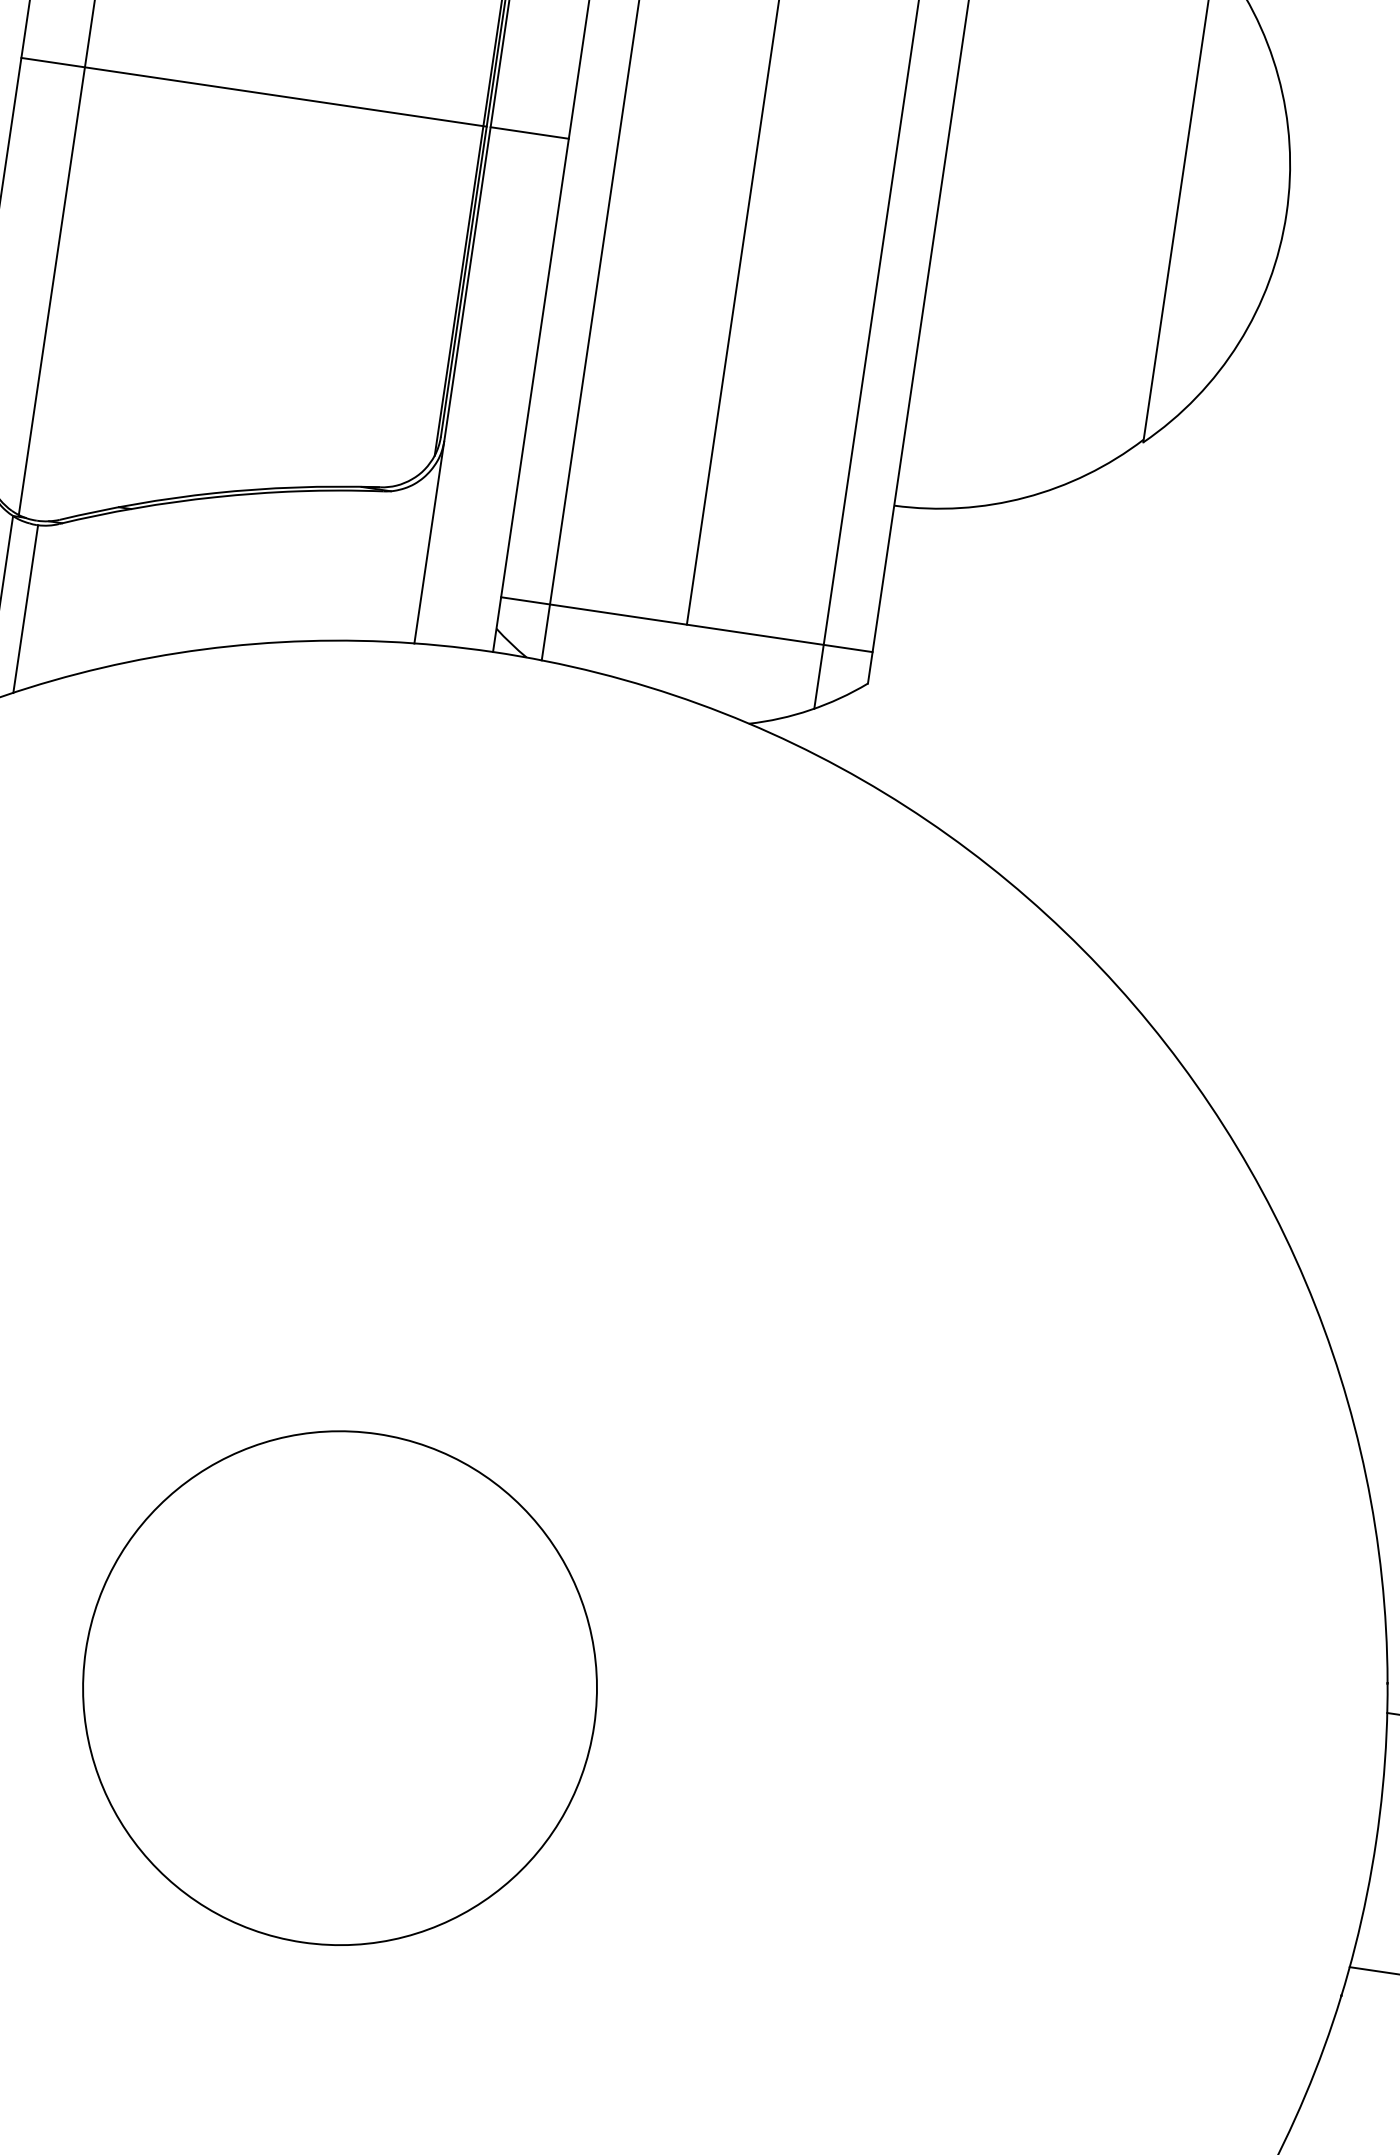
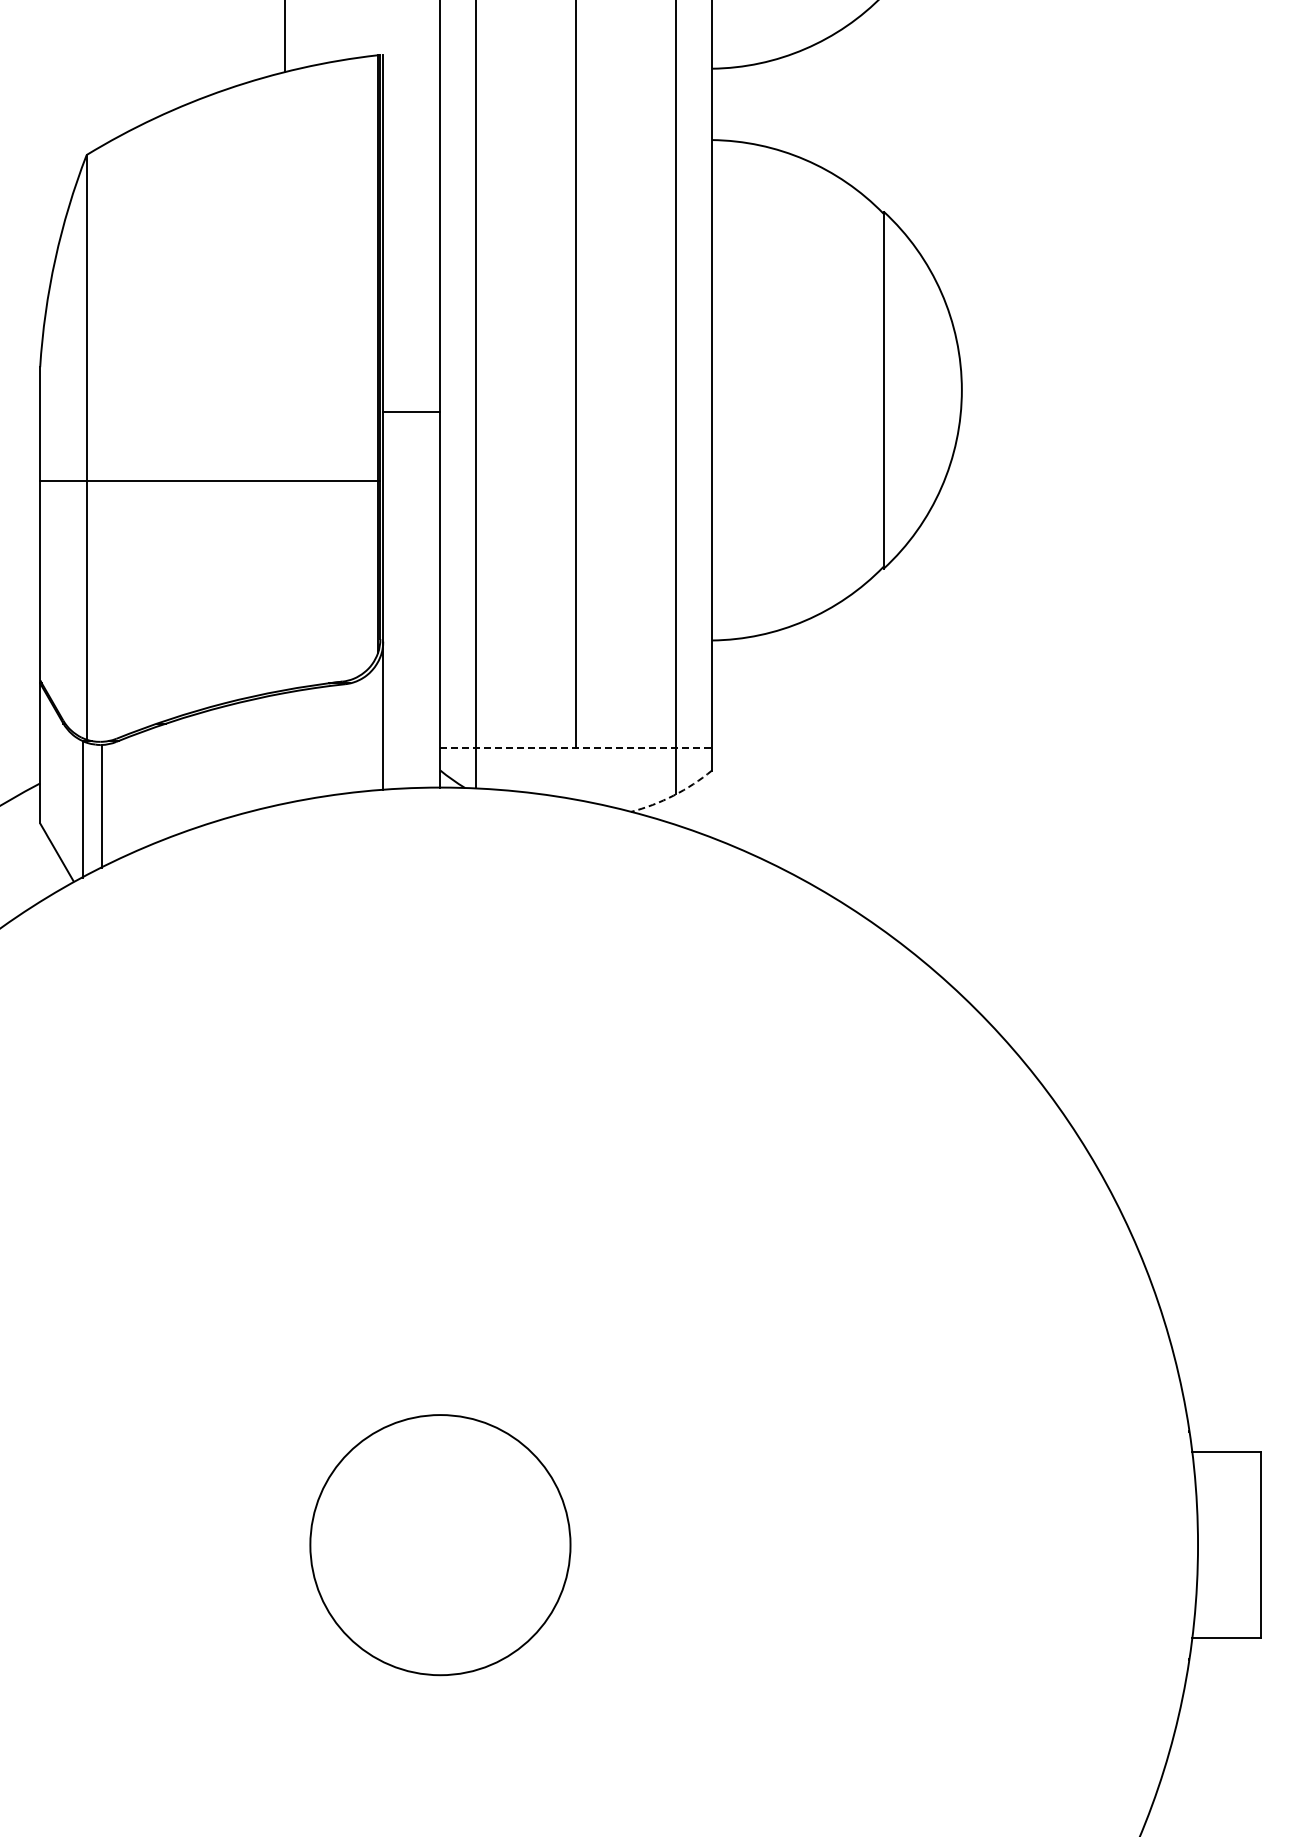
line: (254, 92) -> (210, 481), moved
line: (687, 624) -> (576, 747), solid -> dashed
arc: (810, 709) -> (673, 795), solid -> dashed
circle: (340, 1687) -> (440, 1544), size x0.7

